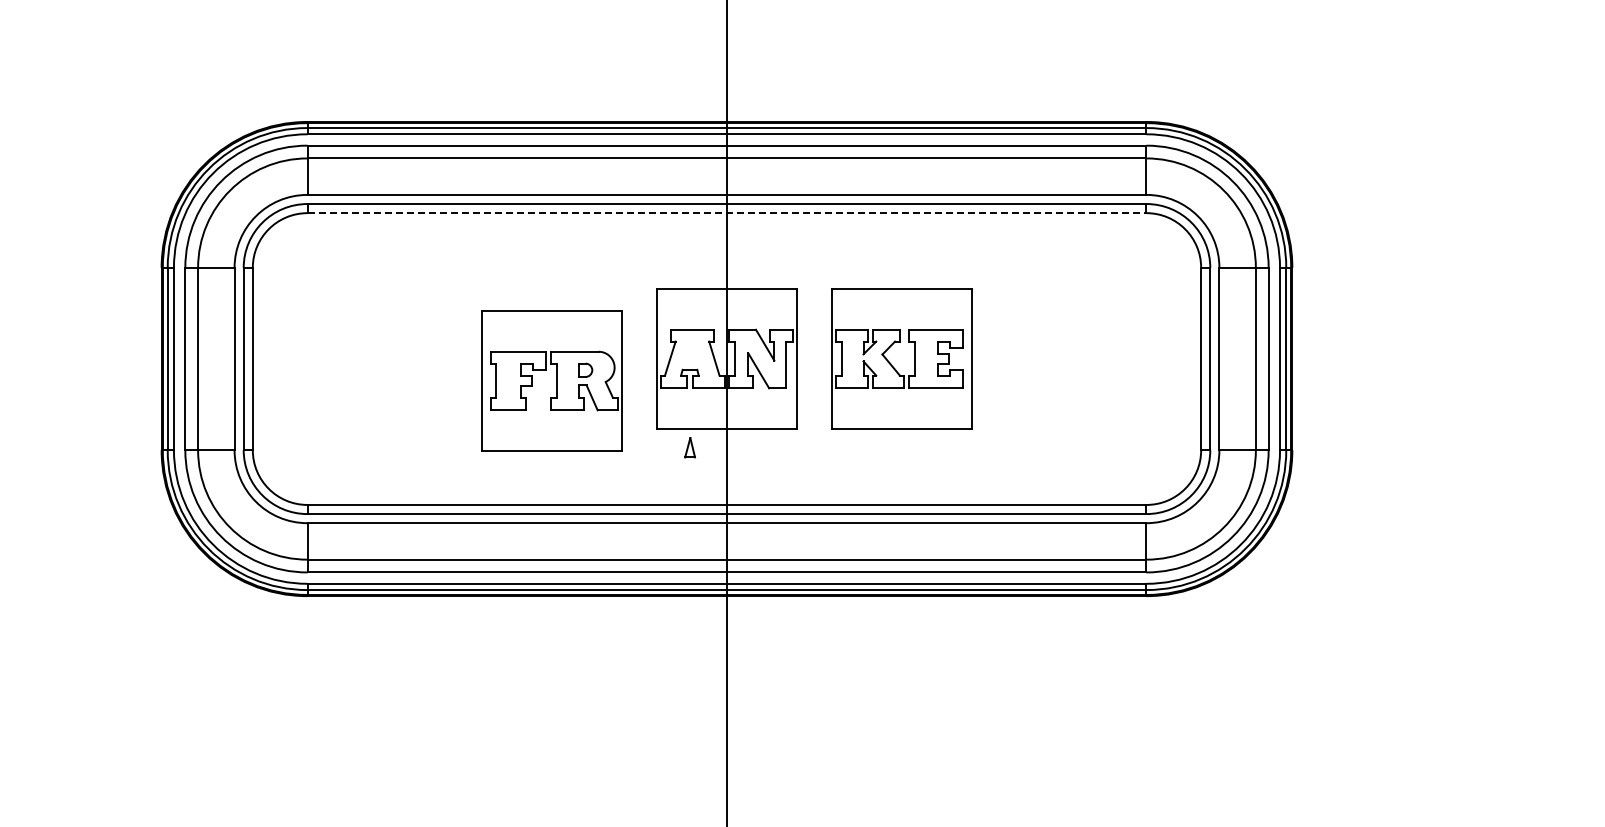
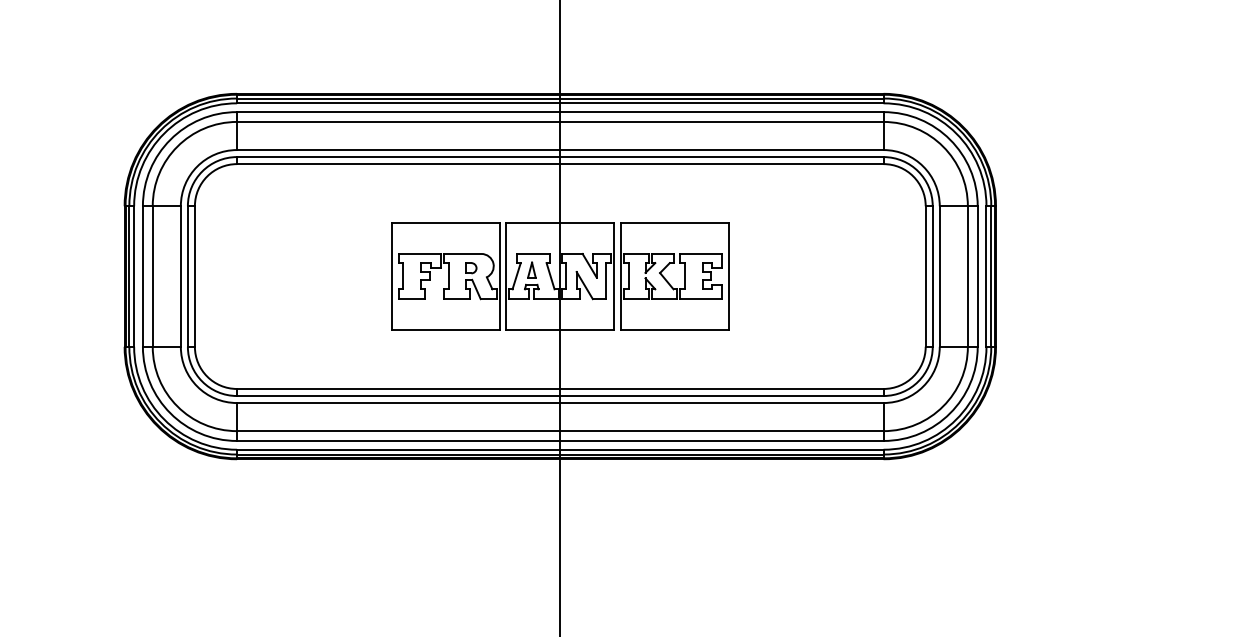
line: (727, 213) -> (560, 164), dashed -> solid
part: (901, 358) -> (674, 276), moved
part: (551, 380) -> (445, 276), moved
part: (689, 447) -> (531, 269), moved

